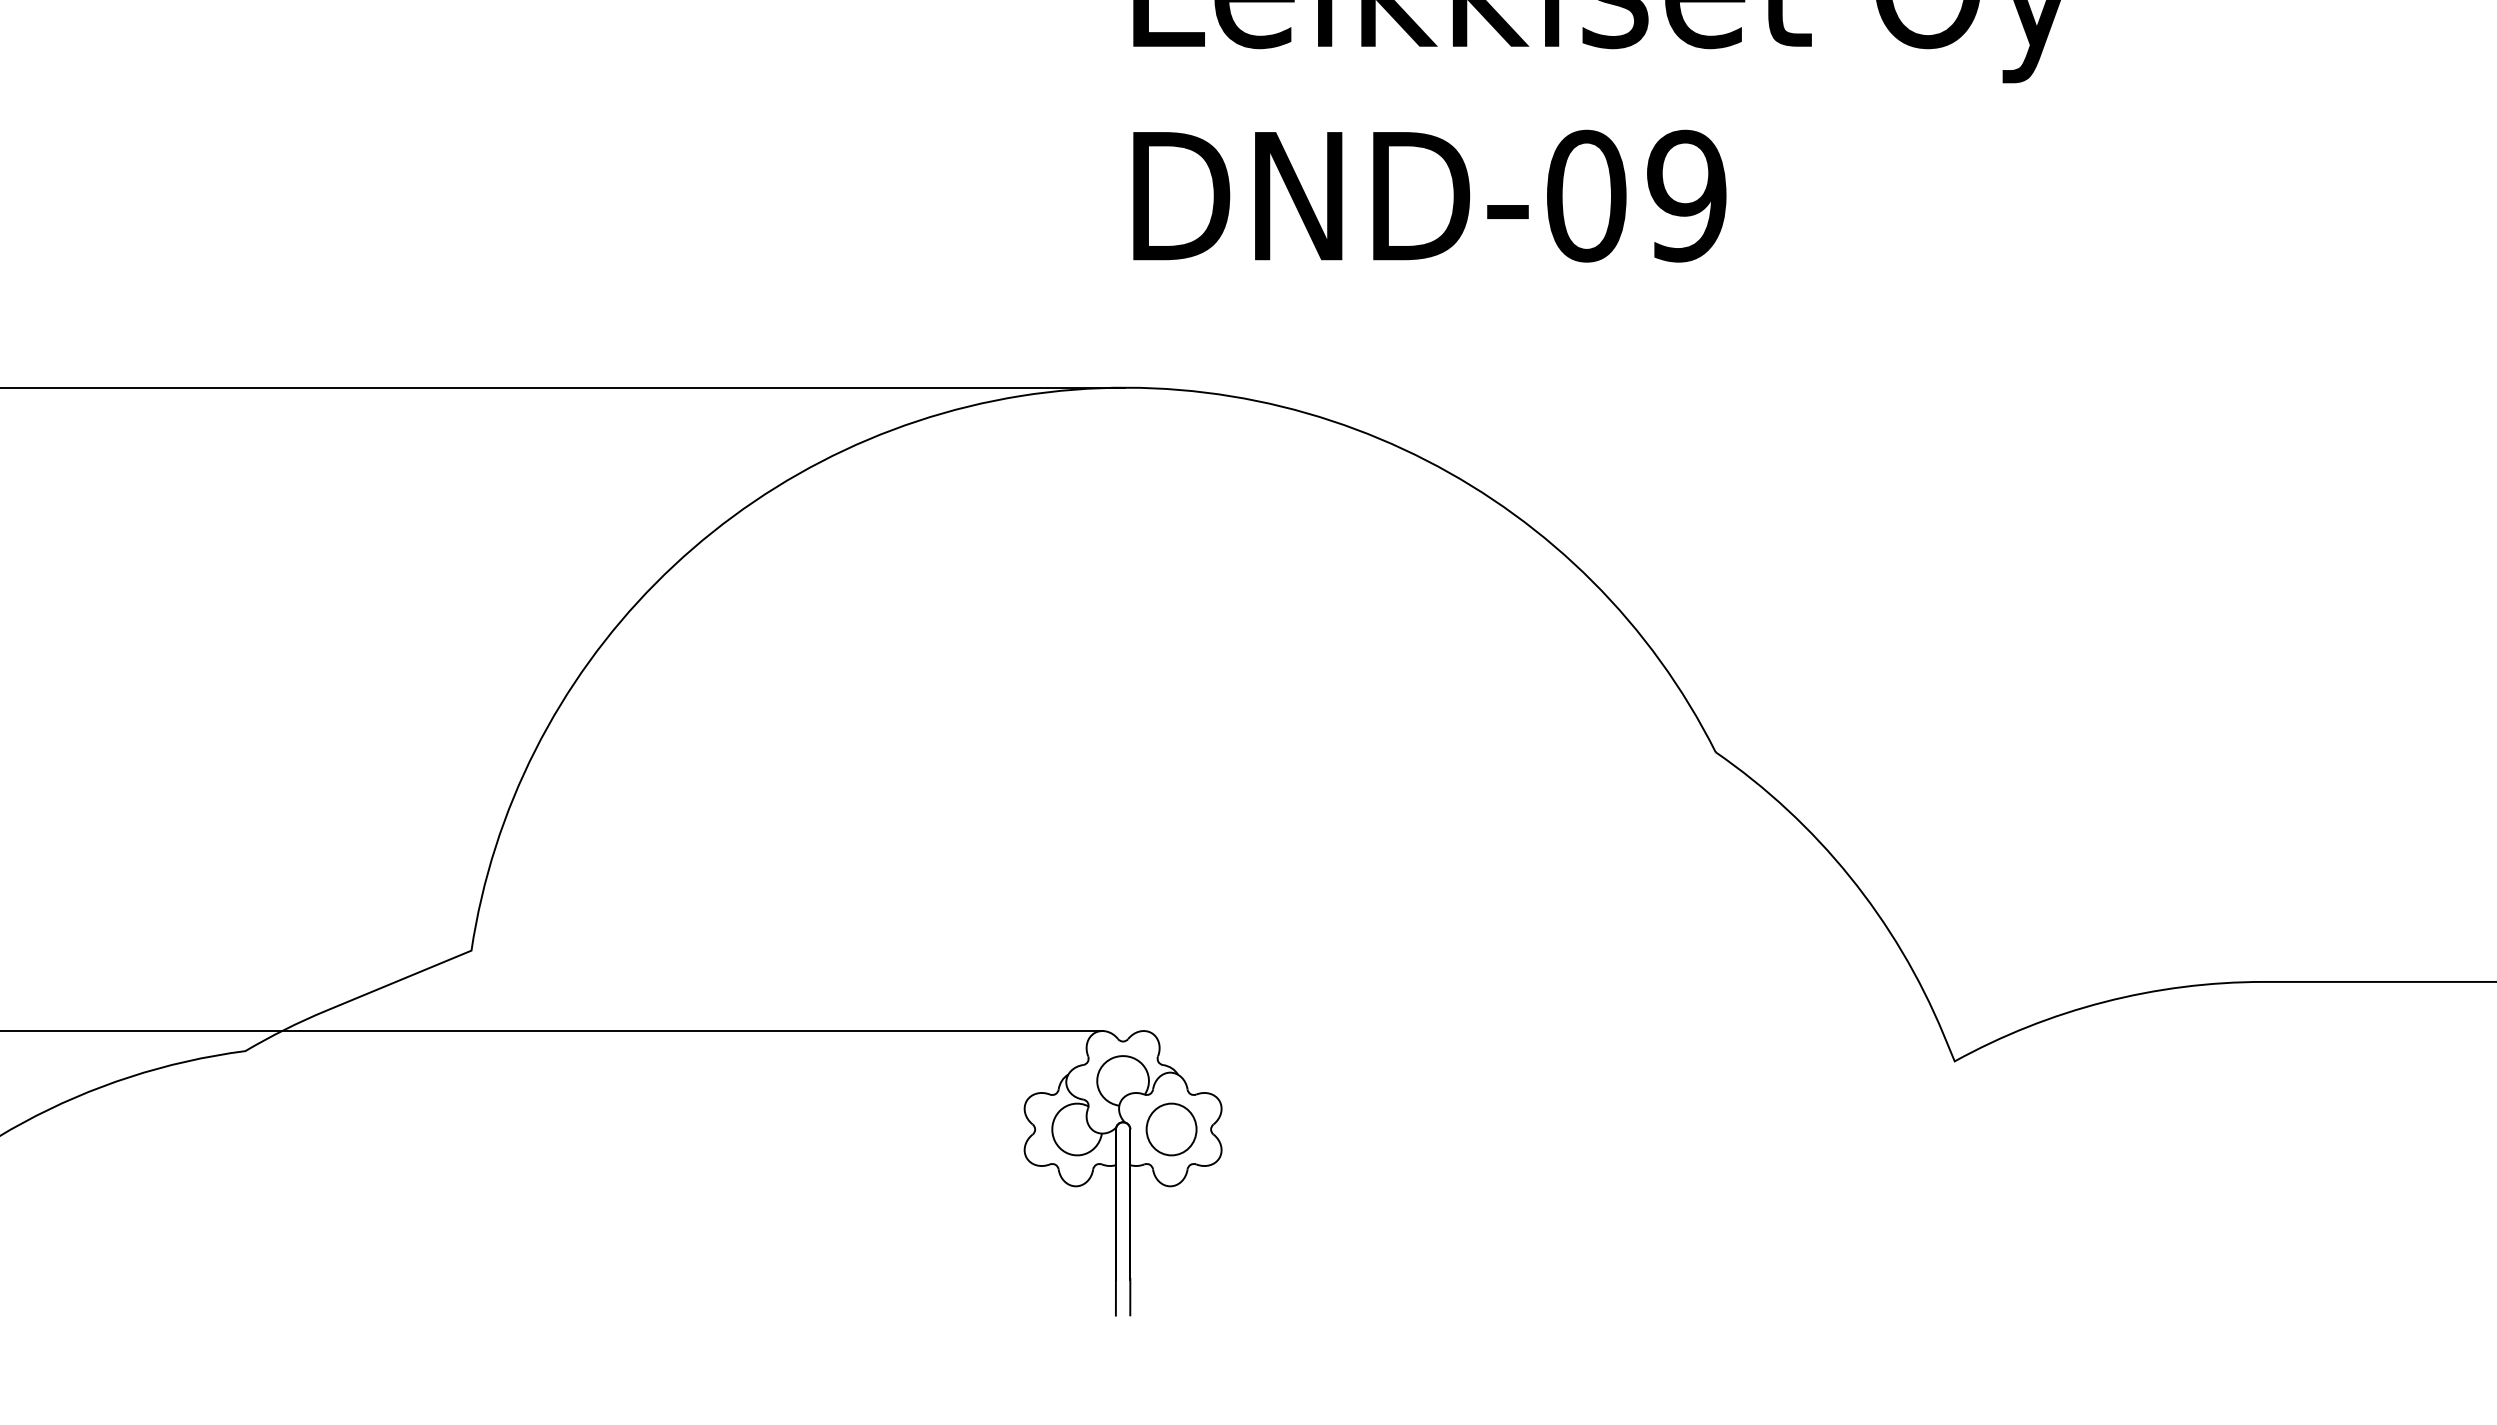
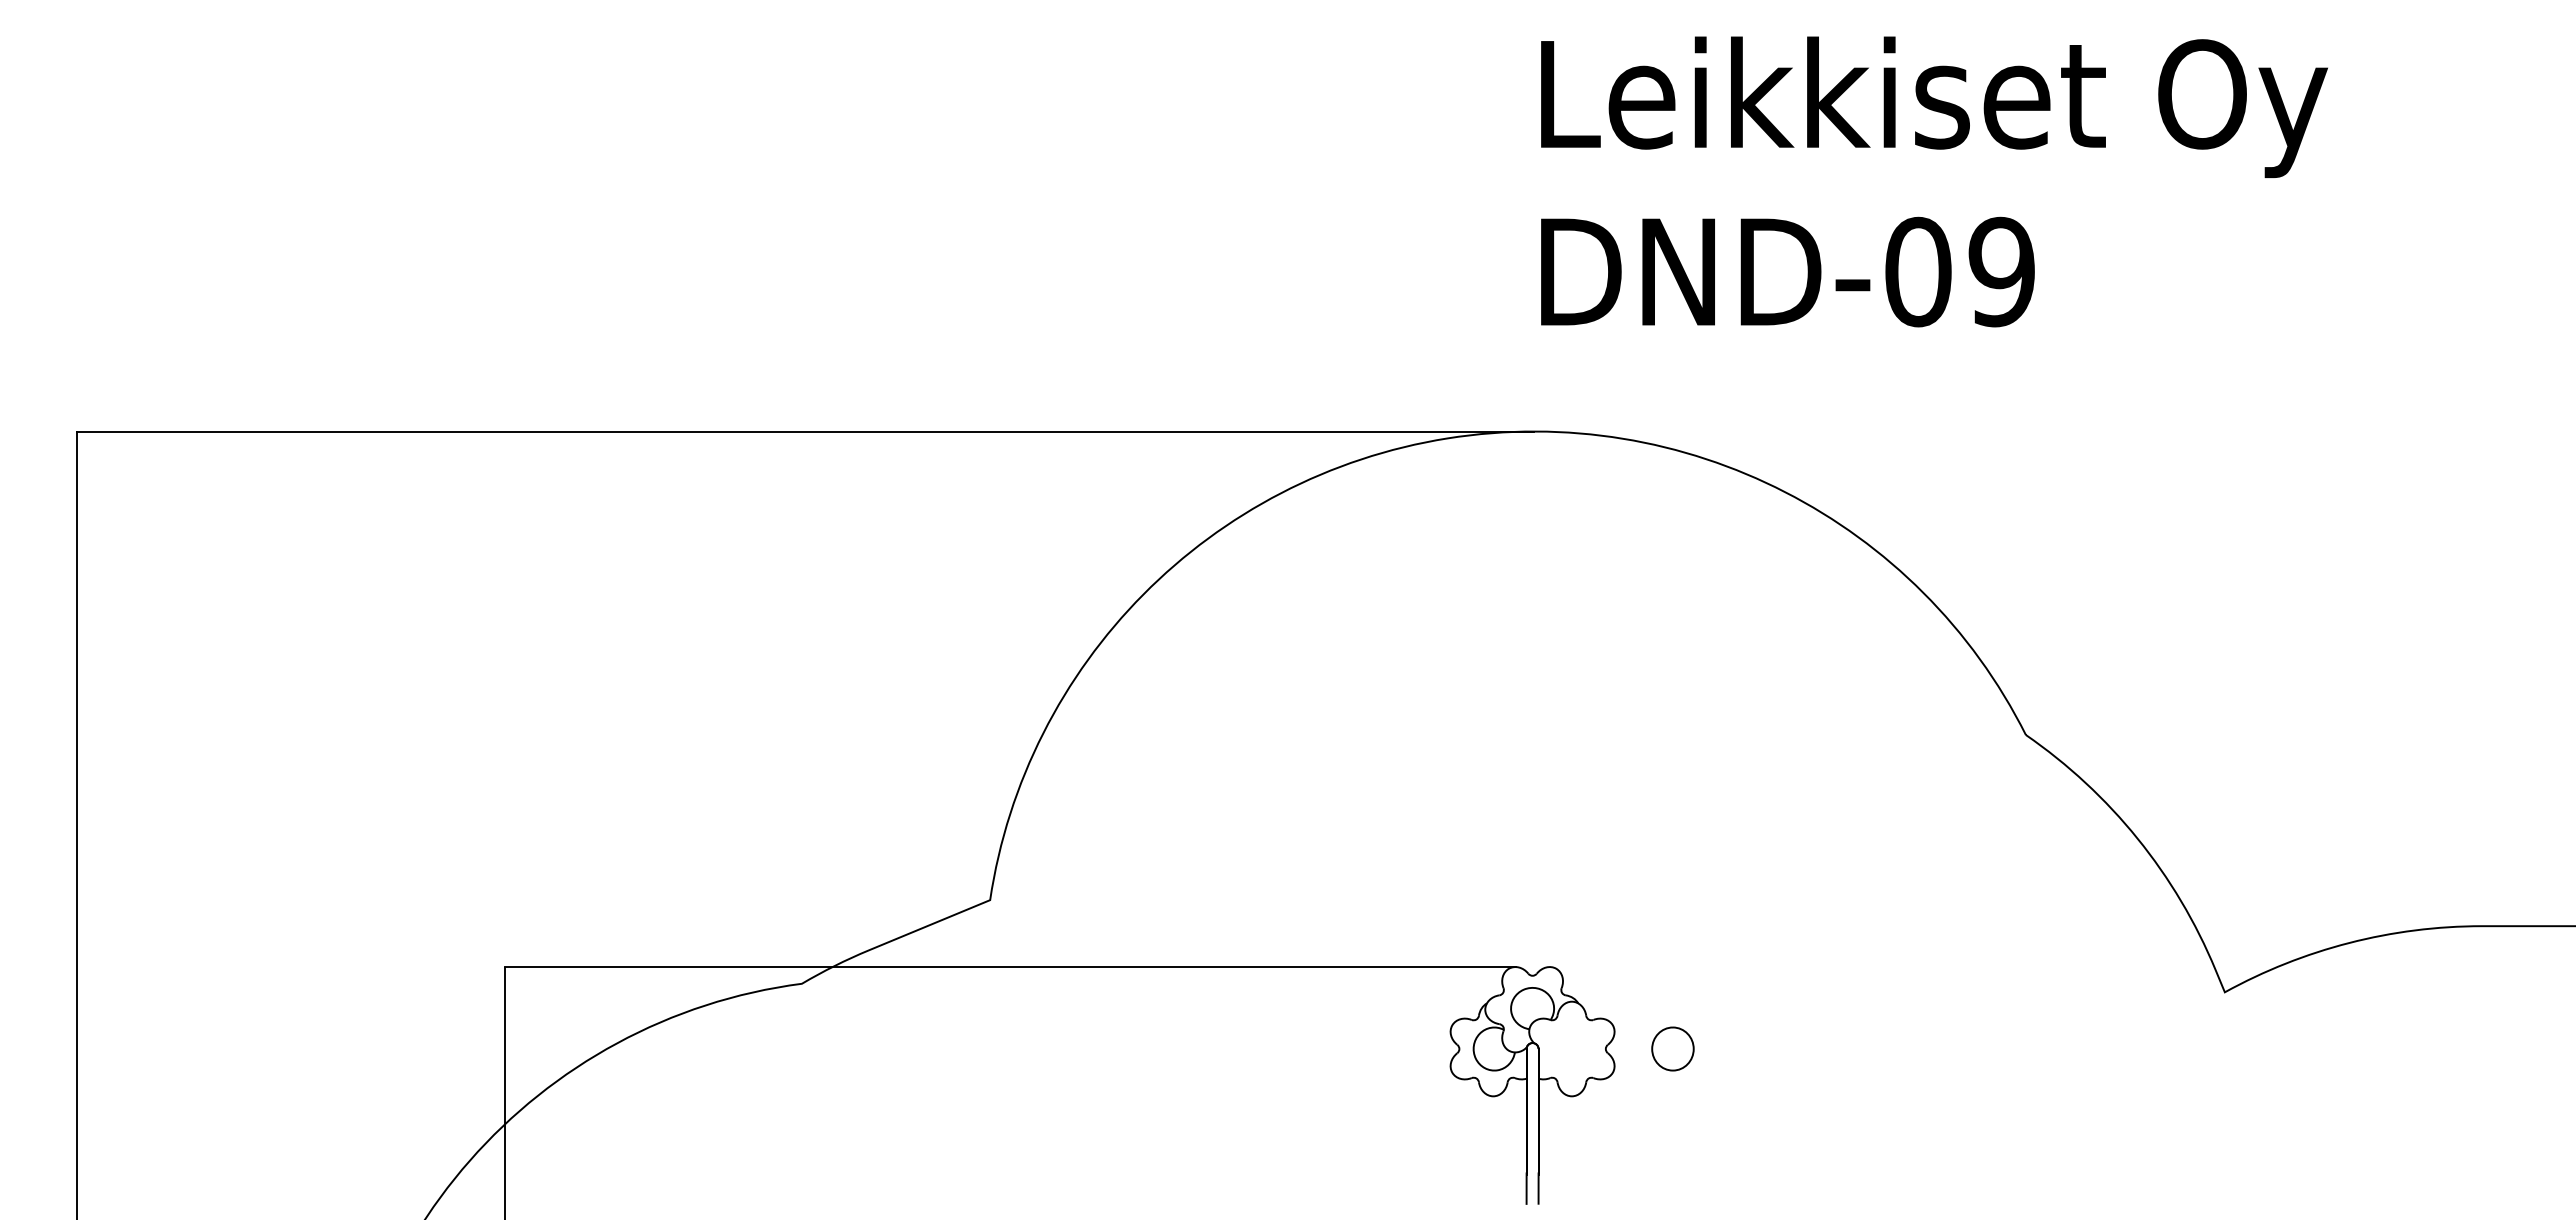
part: (1171, 1128) -> (1672, 1048), moved

